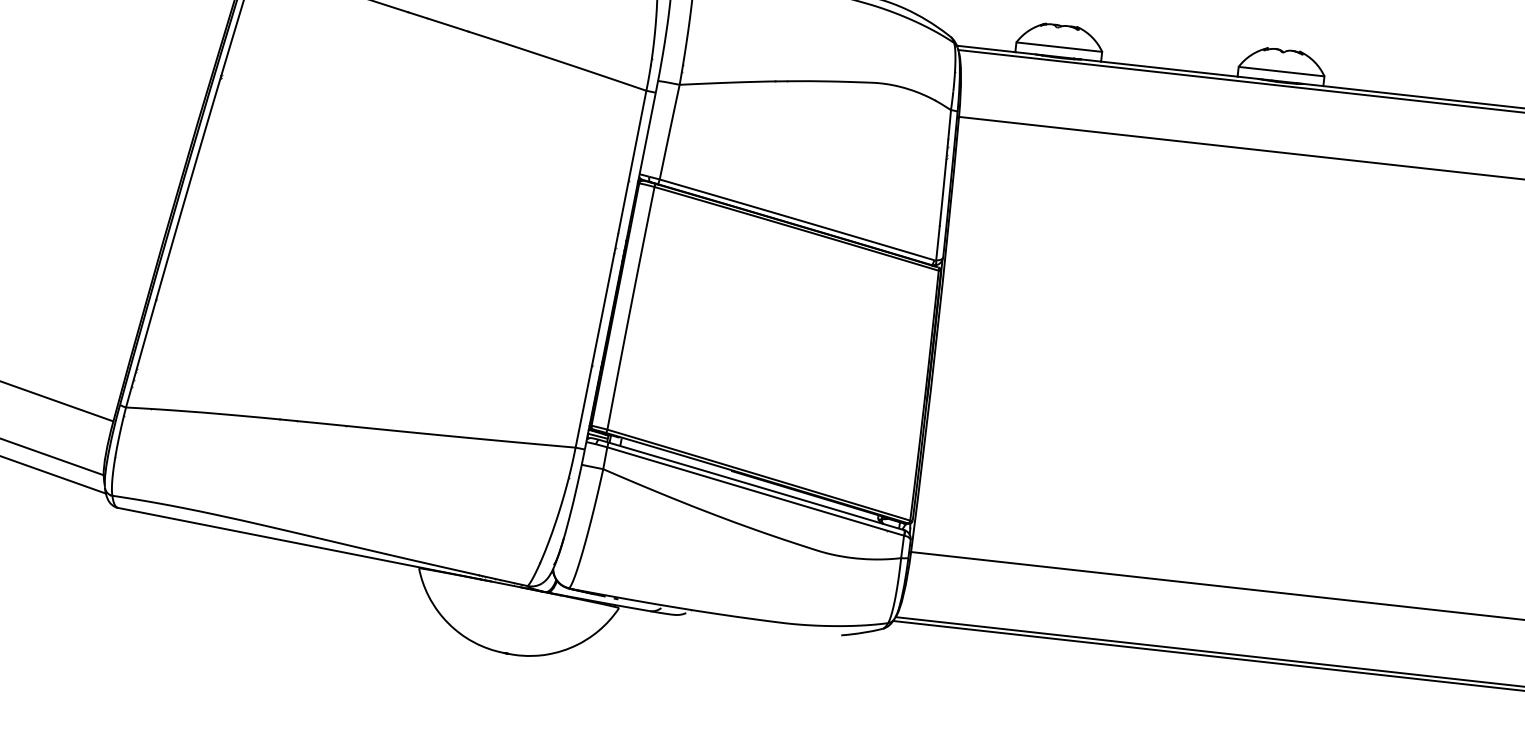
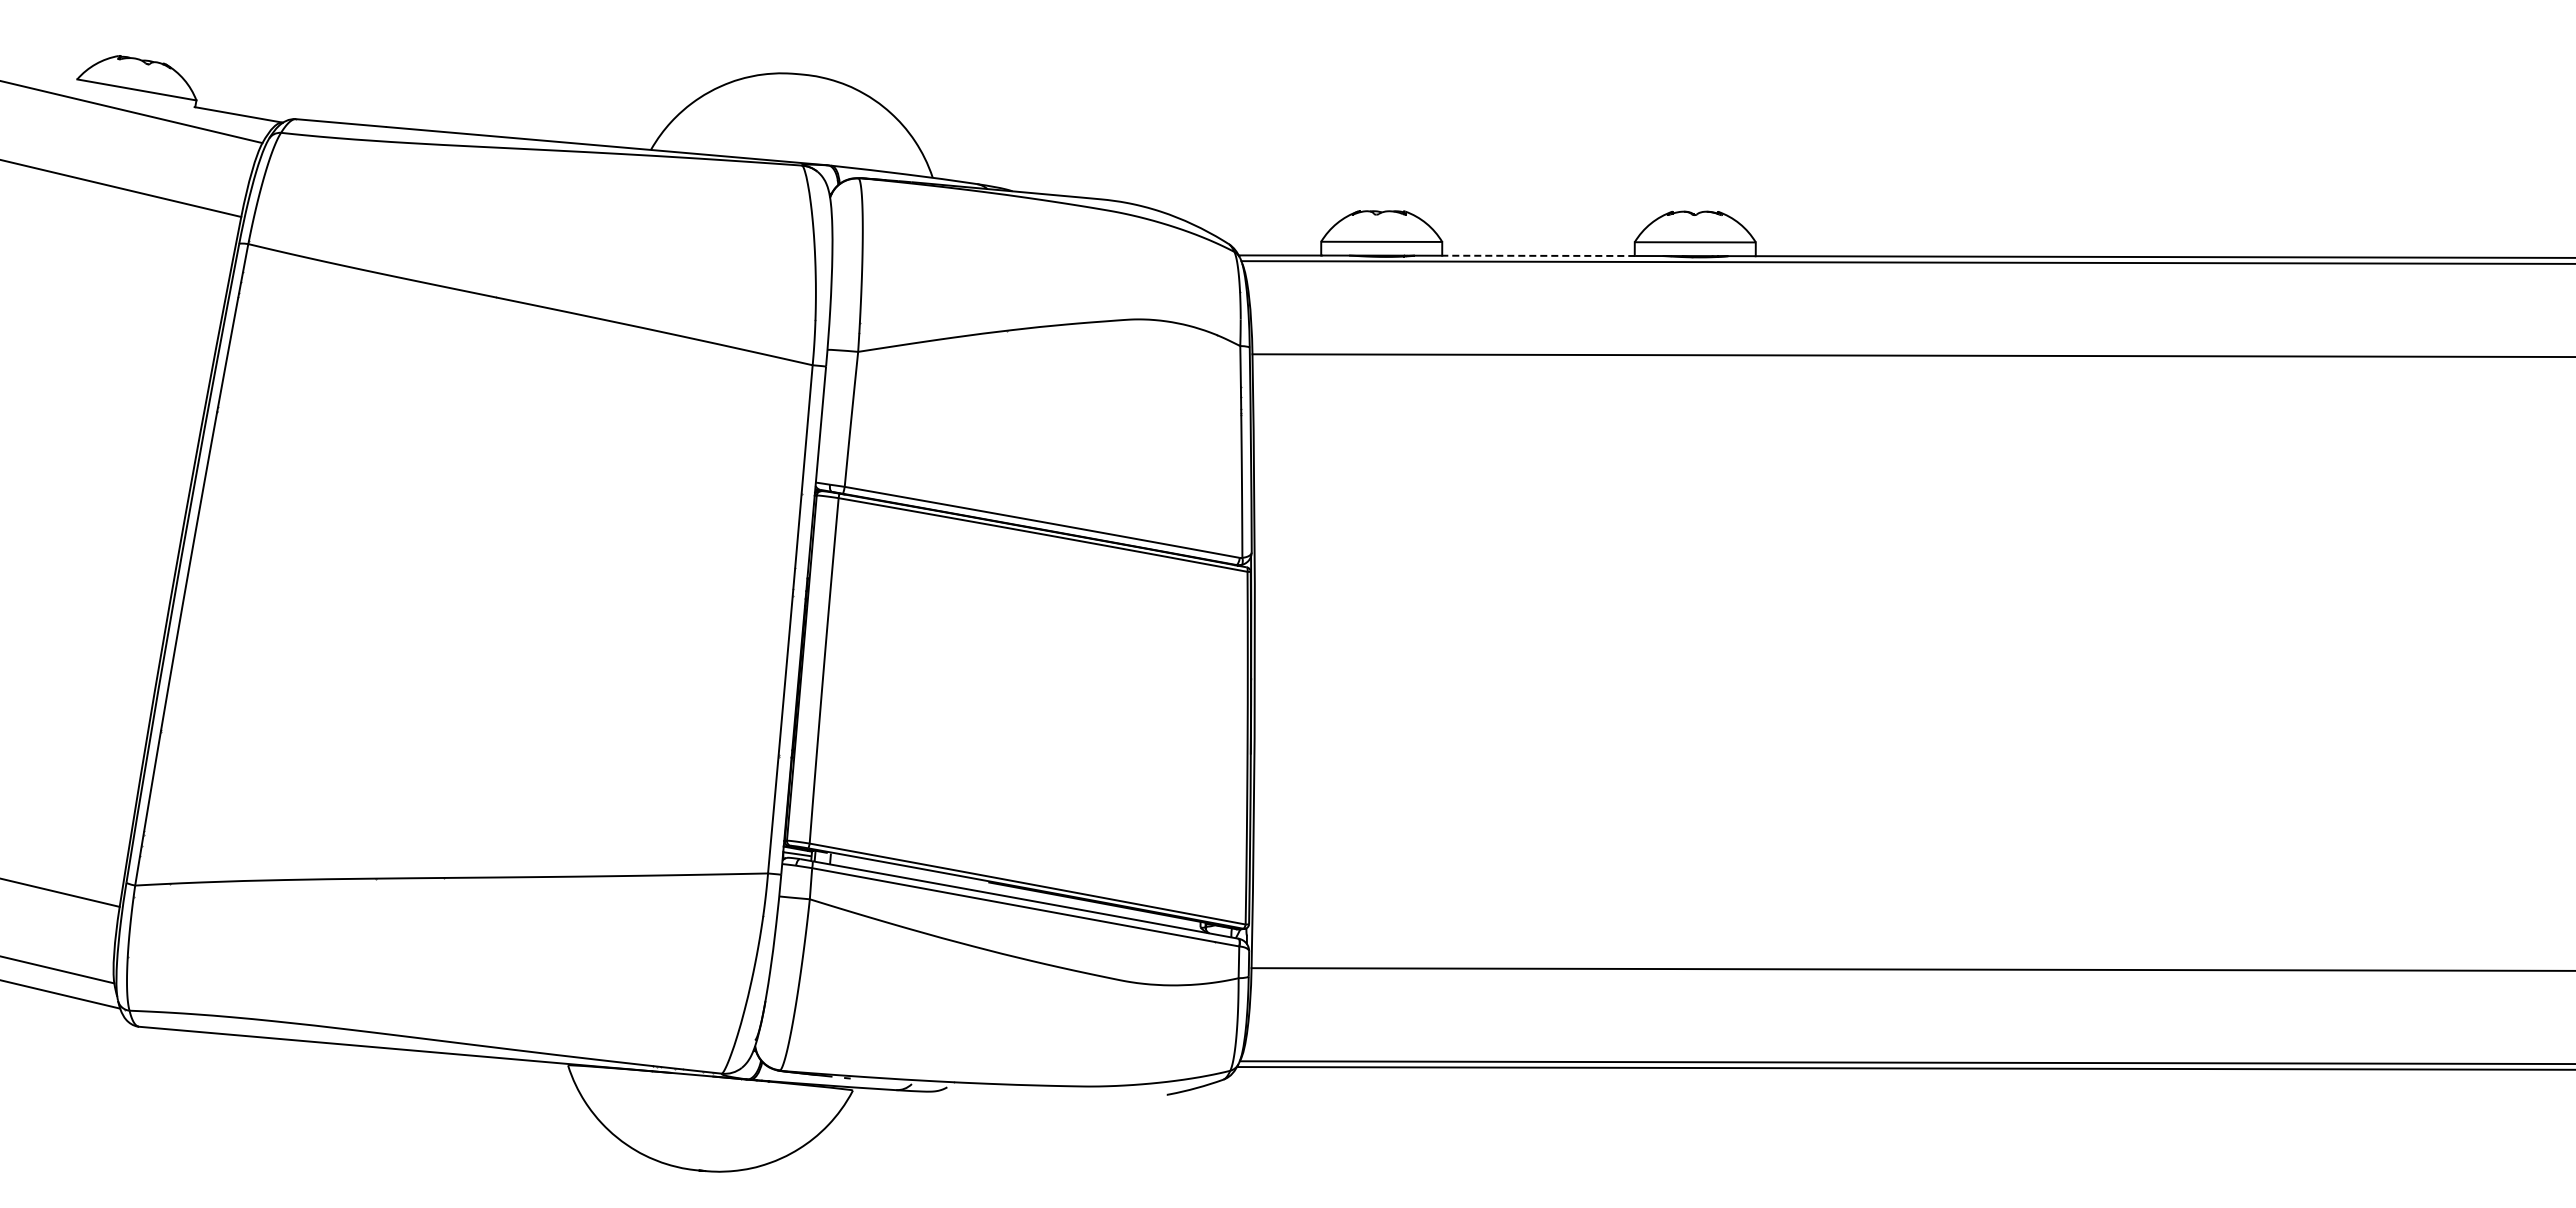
line: (1169, 68) -> (1538, 255), solid -> dashed

